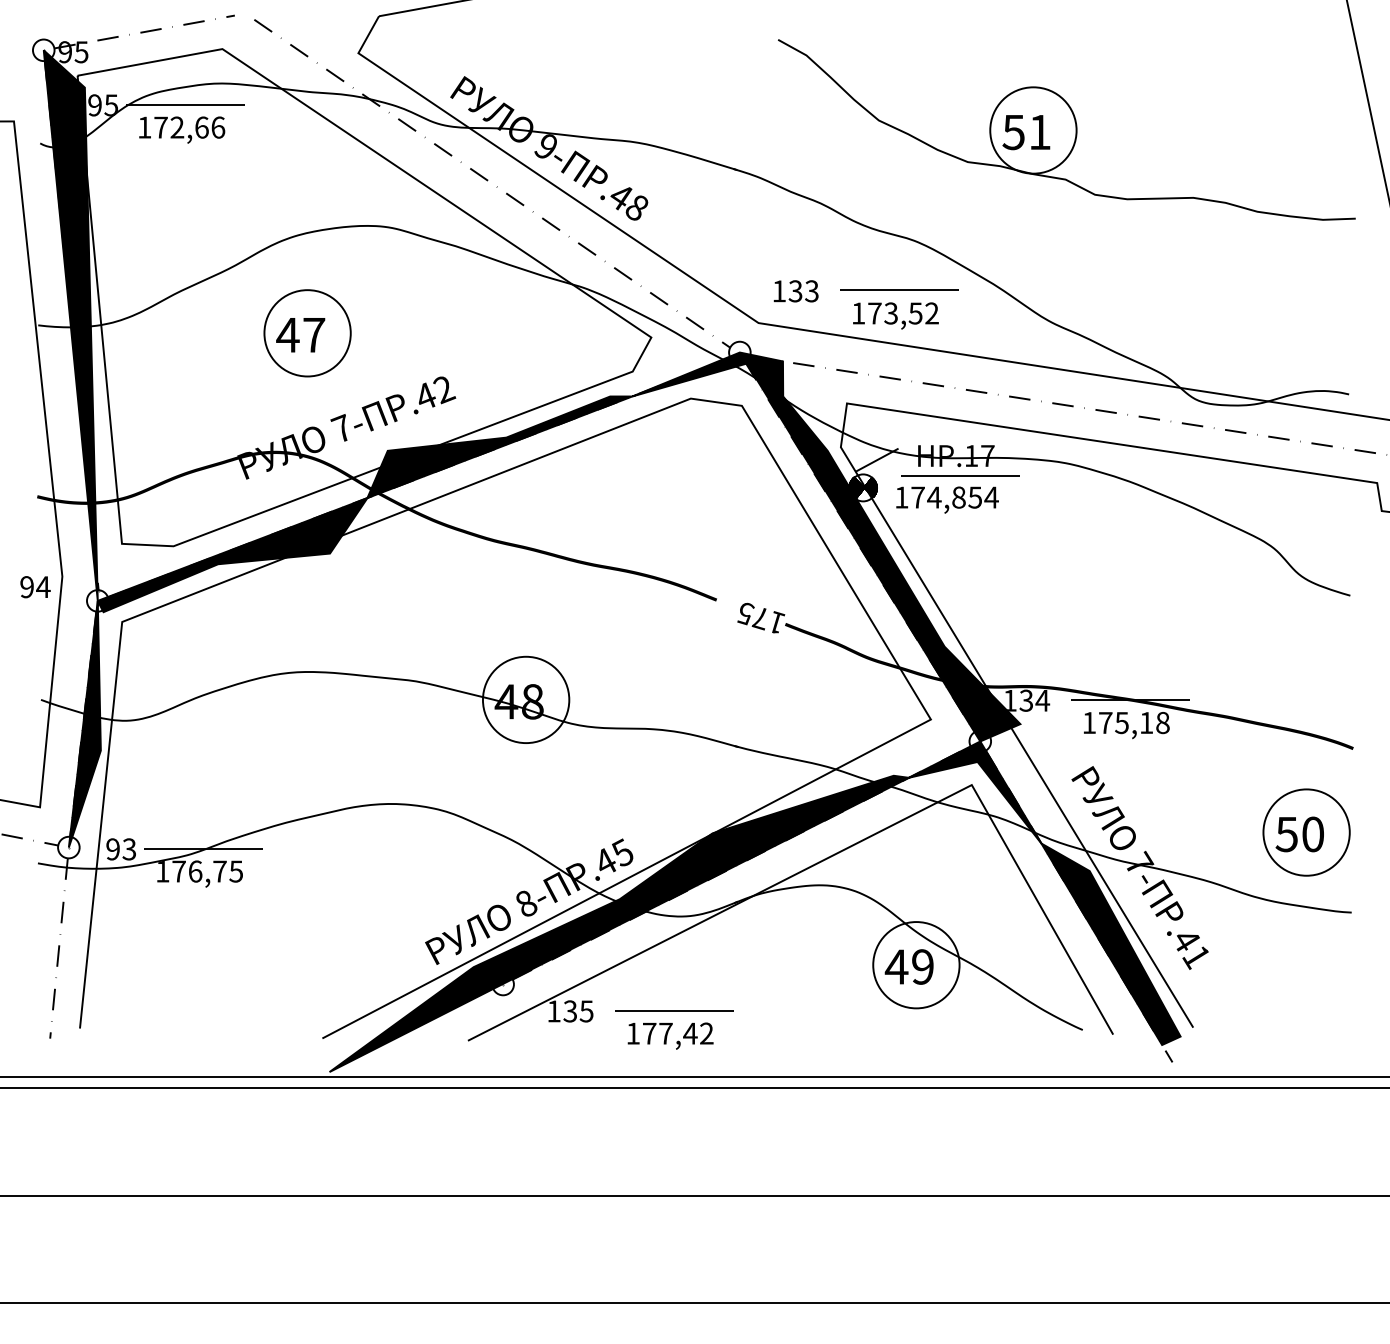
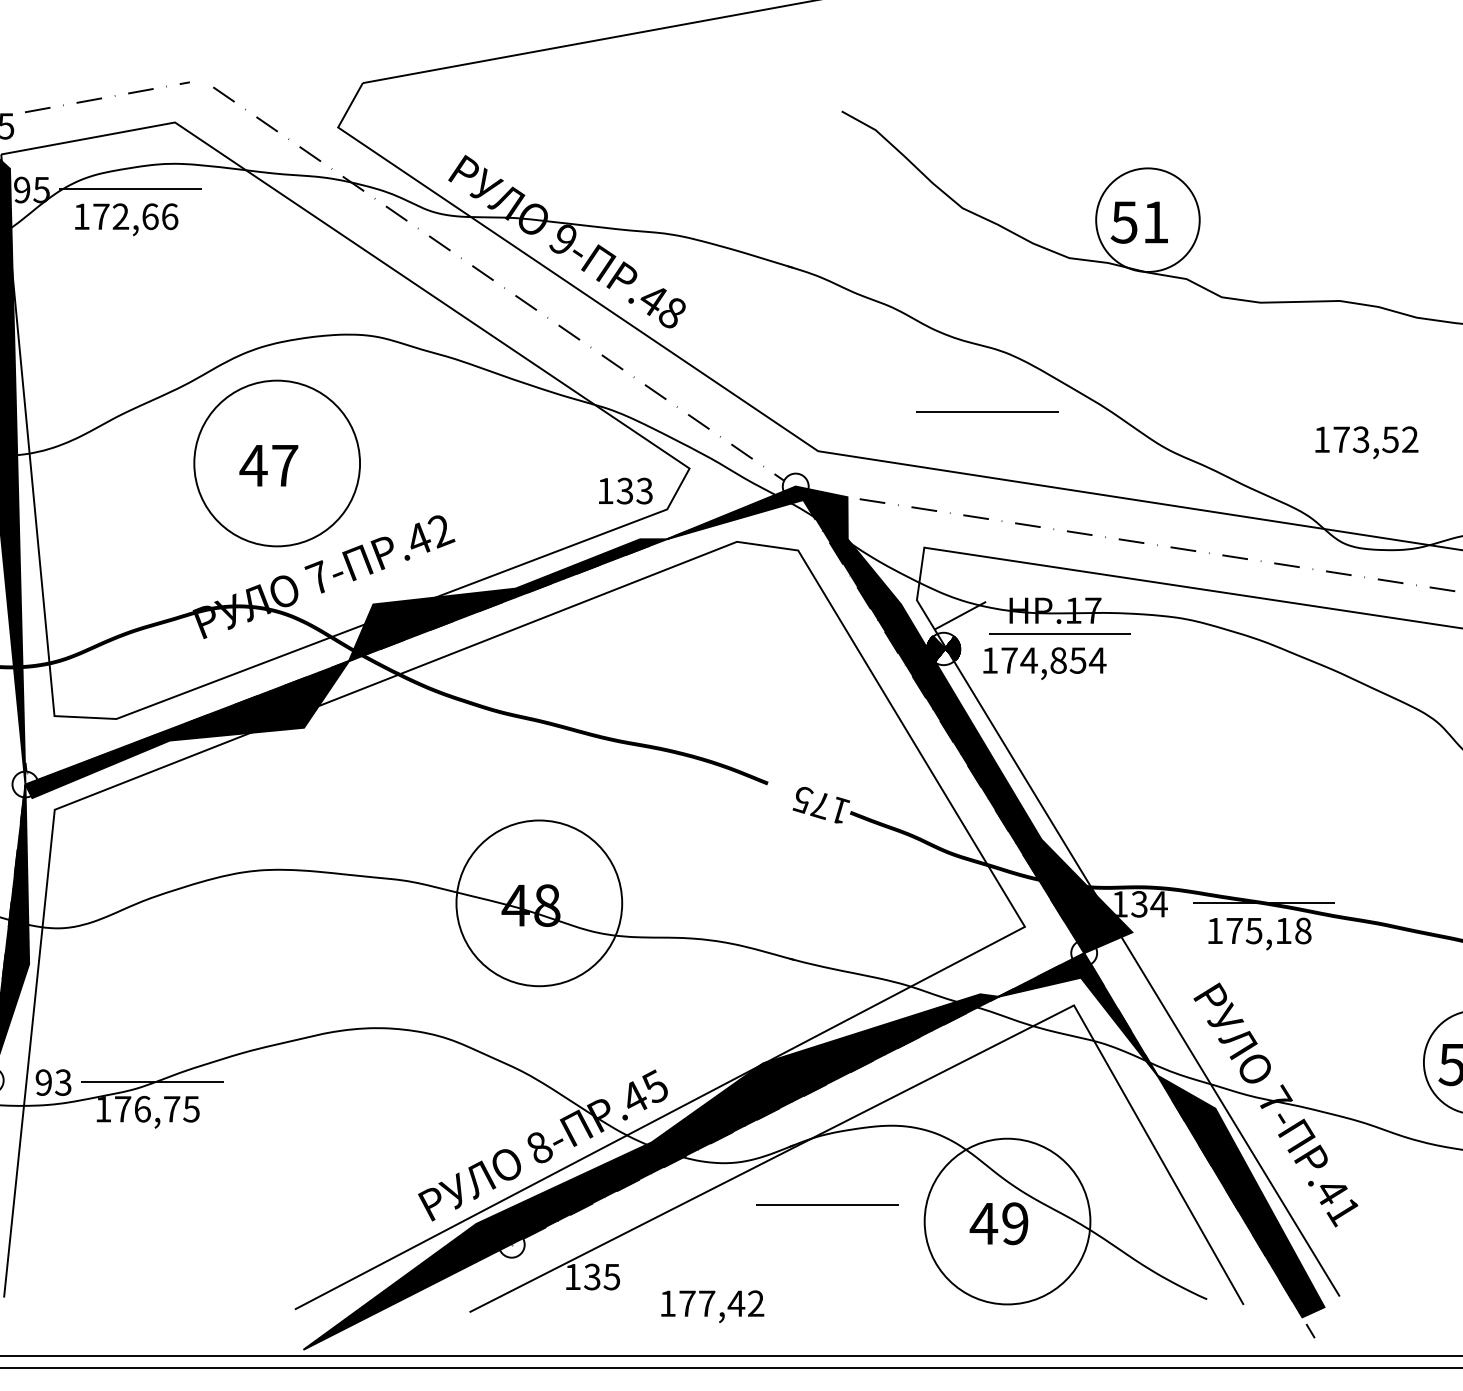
text: (795, 291) -> (624, 491), moved
text: (895, 315) -> (1366, 442), moved
circle: (307, 333) -> (277, 463), size x1.6
circle: (525, 699) -> (538, 902), size x1.6
circle: (916, 965) -> (1007, 1221), size x1.6
line: (674, 1010) -> (827, 1205), moved

